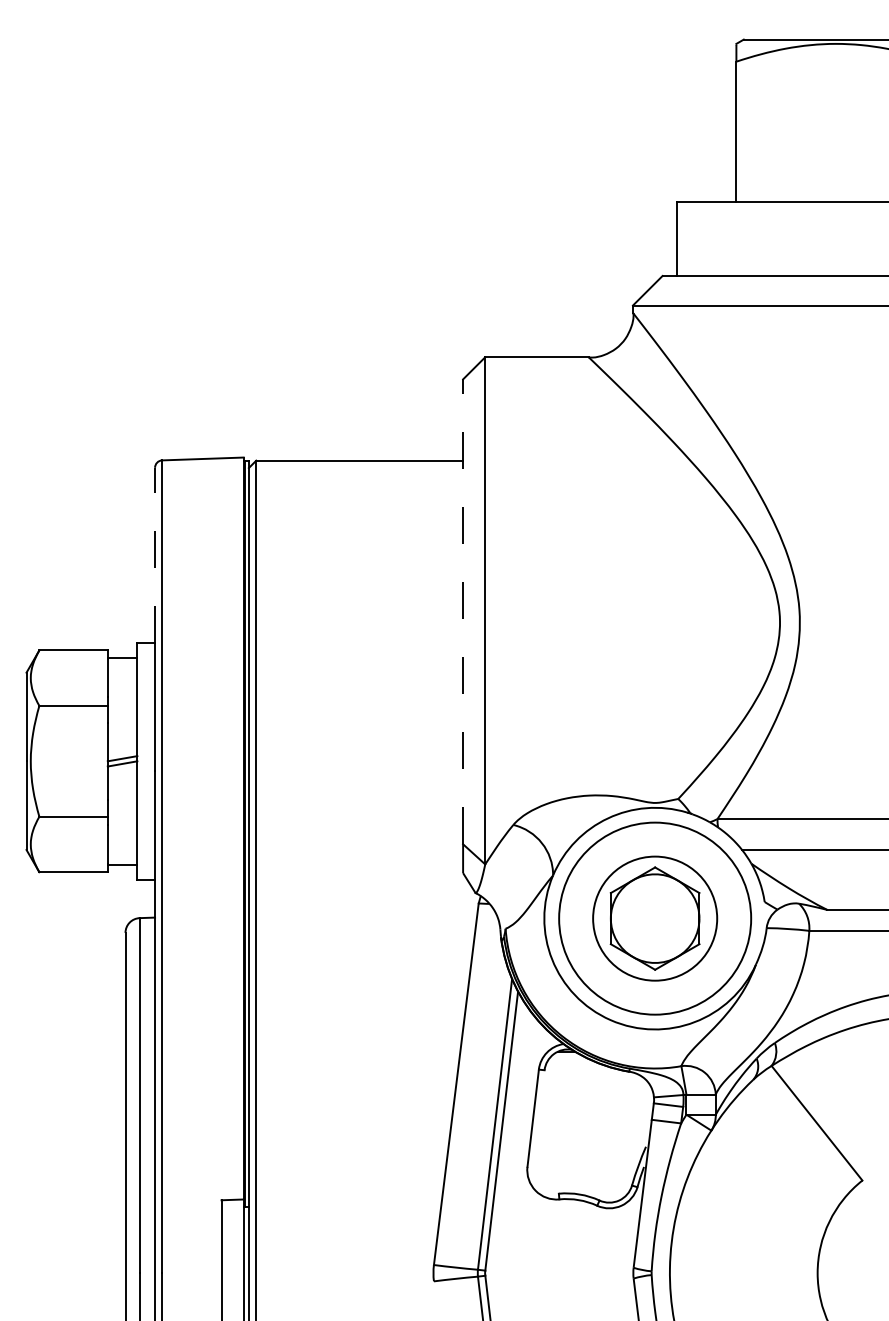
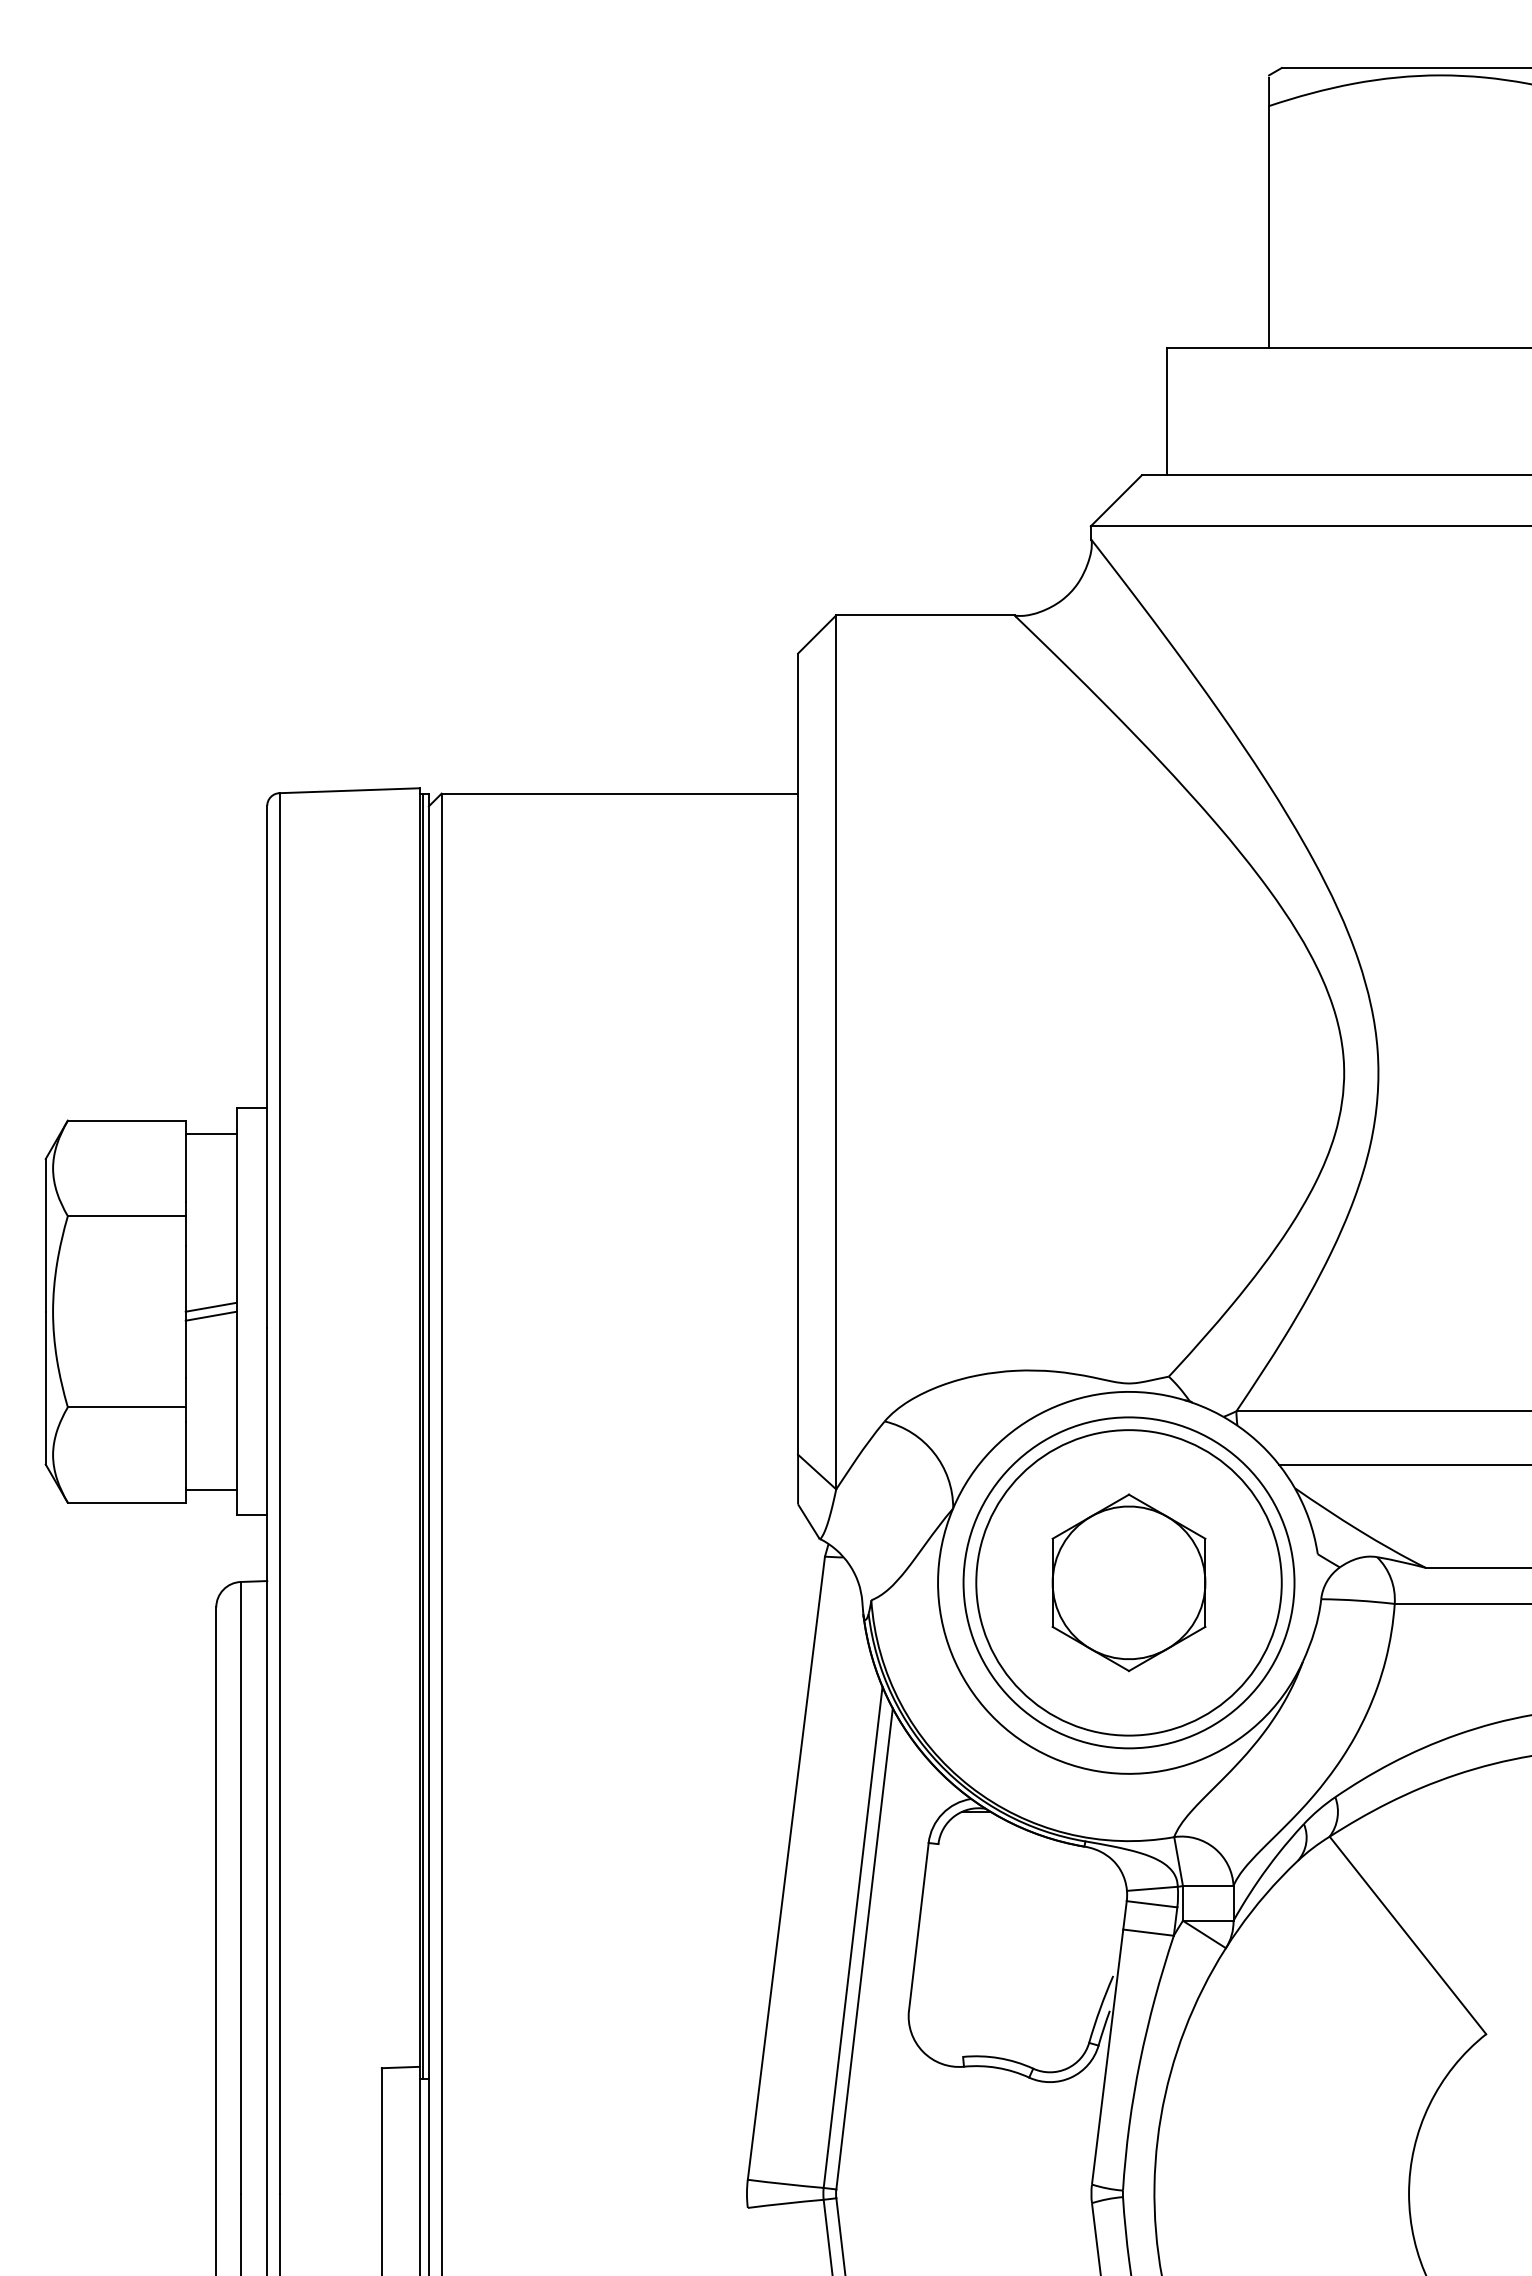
line: (155, 555) -> (267, 957), dashed -> solid
line: (463, 611) -> (798, 1053), dashed -> solid
circle: (654, 918) -> (1127, 1582), size x1.43

